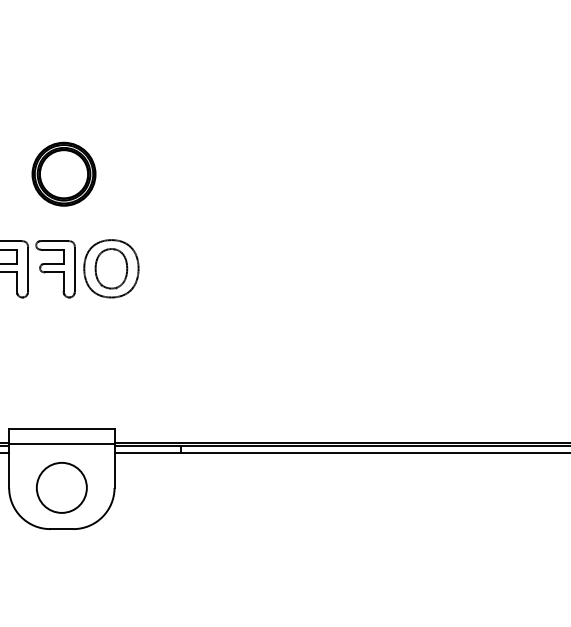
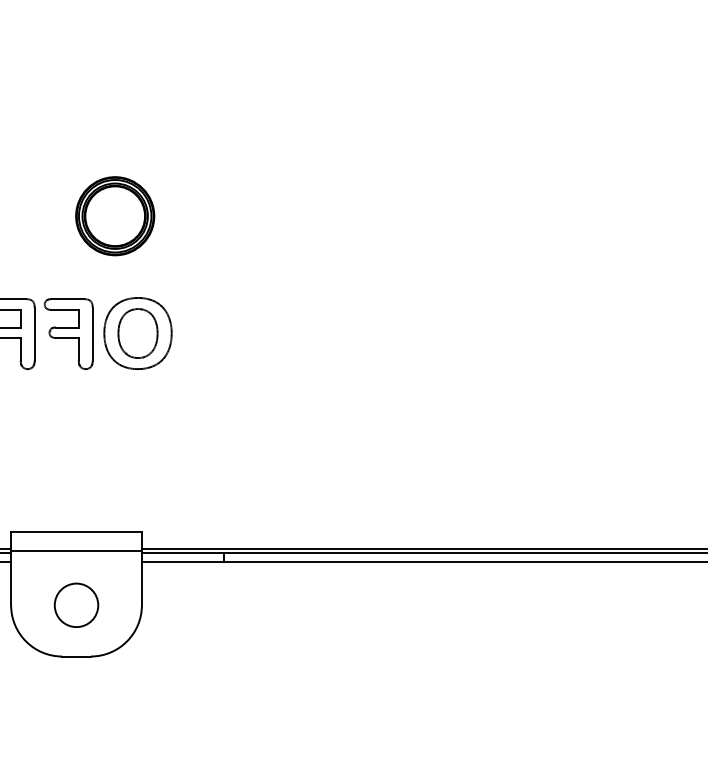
part: (63, 173) -> (114, 215), moved
circle: (61, 487) -> (76, 604), size x0.7

